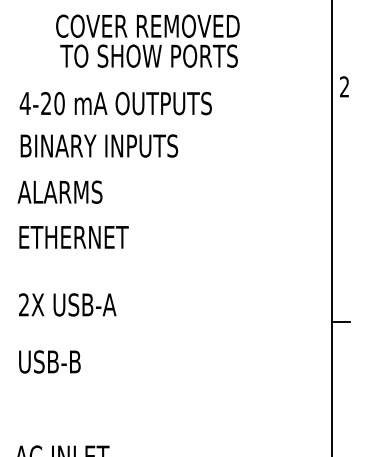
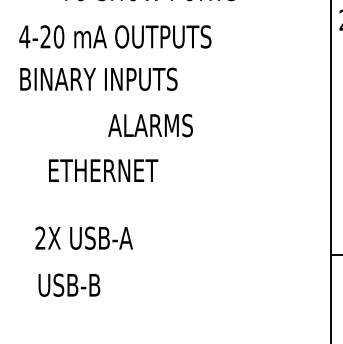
text: (59, 191) -> (150, 124), moved
text: (73, 237) -> (103, 170), moved
text: (67, 304) -> (84, 237), moved
text: (49, 361) -> (69, 284), moved

